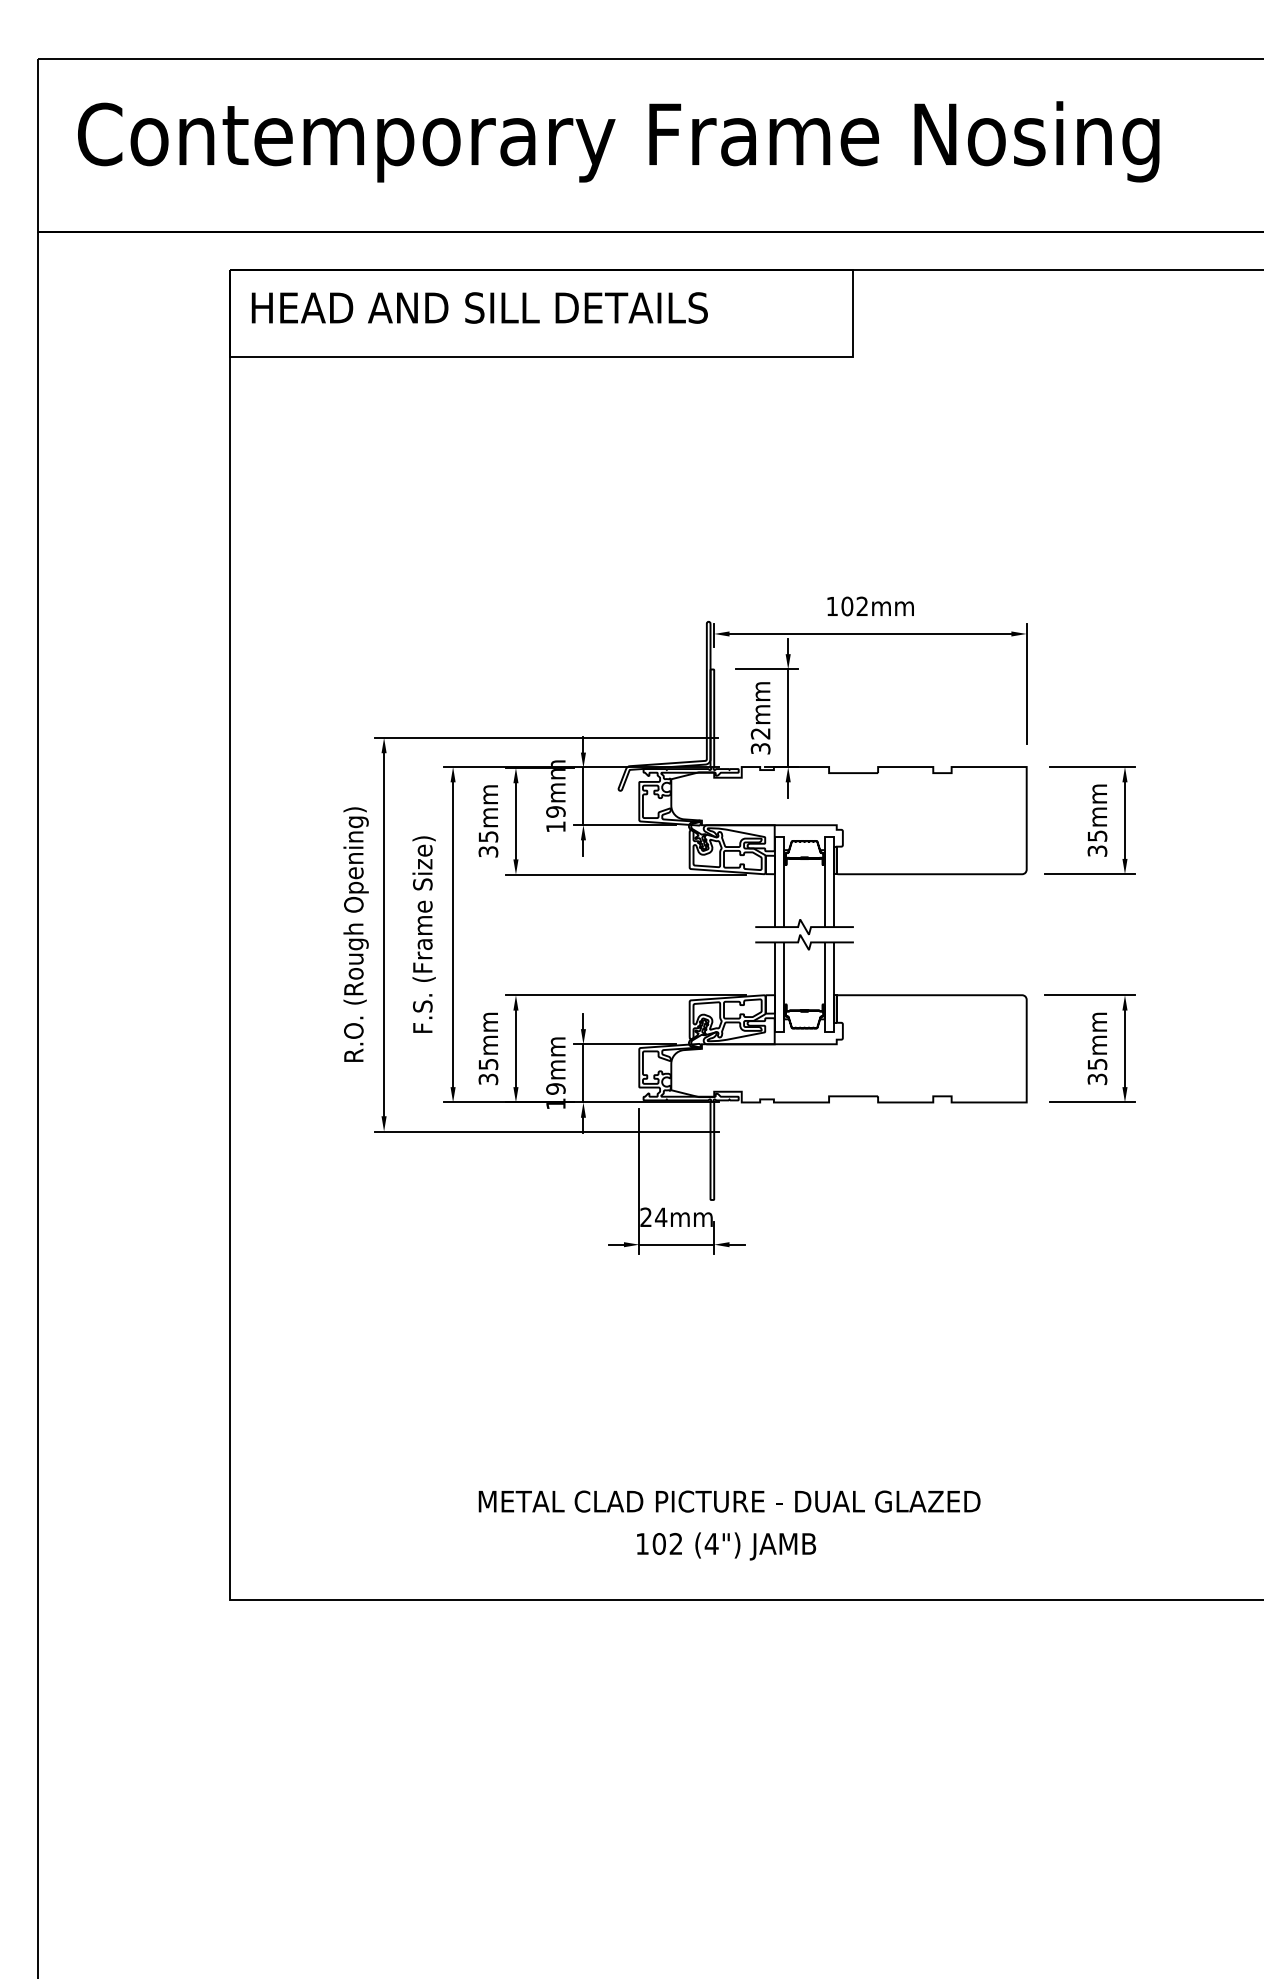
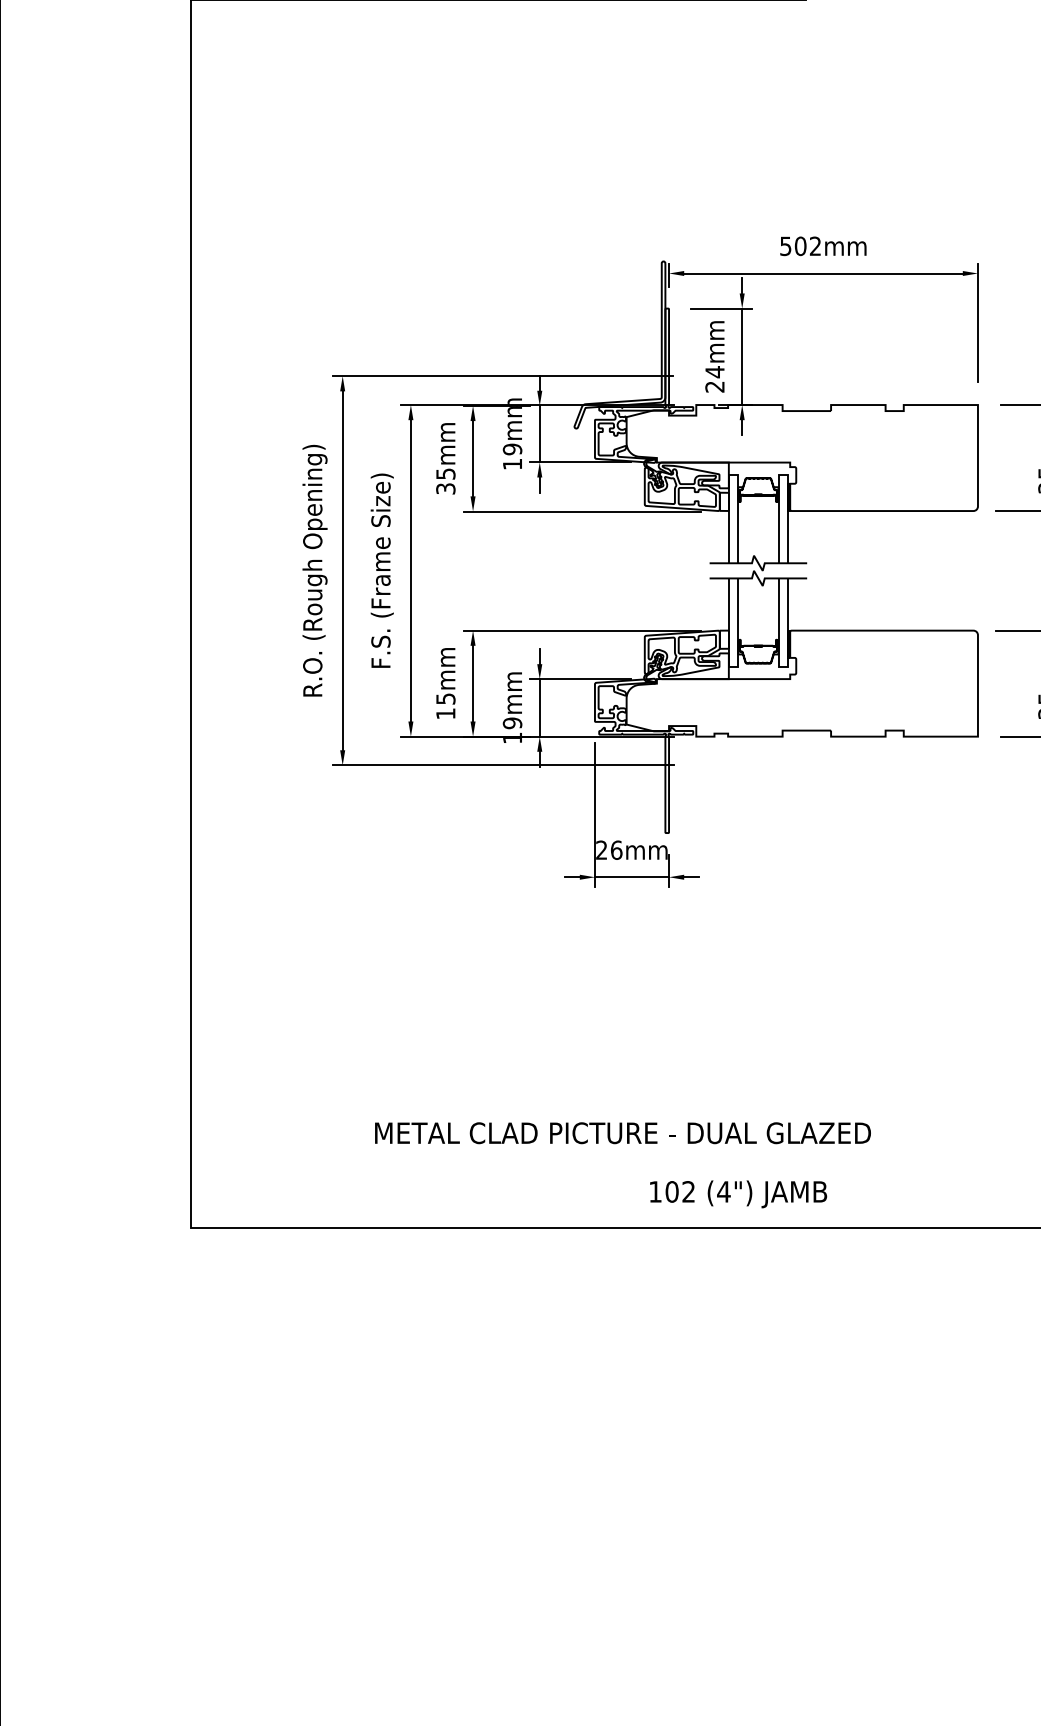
text: (831, 606) -> (784, 246), 102mm -> 502mm
text: (760, 740) -> (714, 378), 32mm -> 24mm
text: (488, 1079) -> (445, 713), 35mm -> 15mm
text: (660, 1217) -> (615, 850), 24mm -> 26mm
text: (729, 1501) -> (622, 1133), moved
text: (726, 1546) -> (738, 1194), moved

